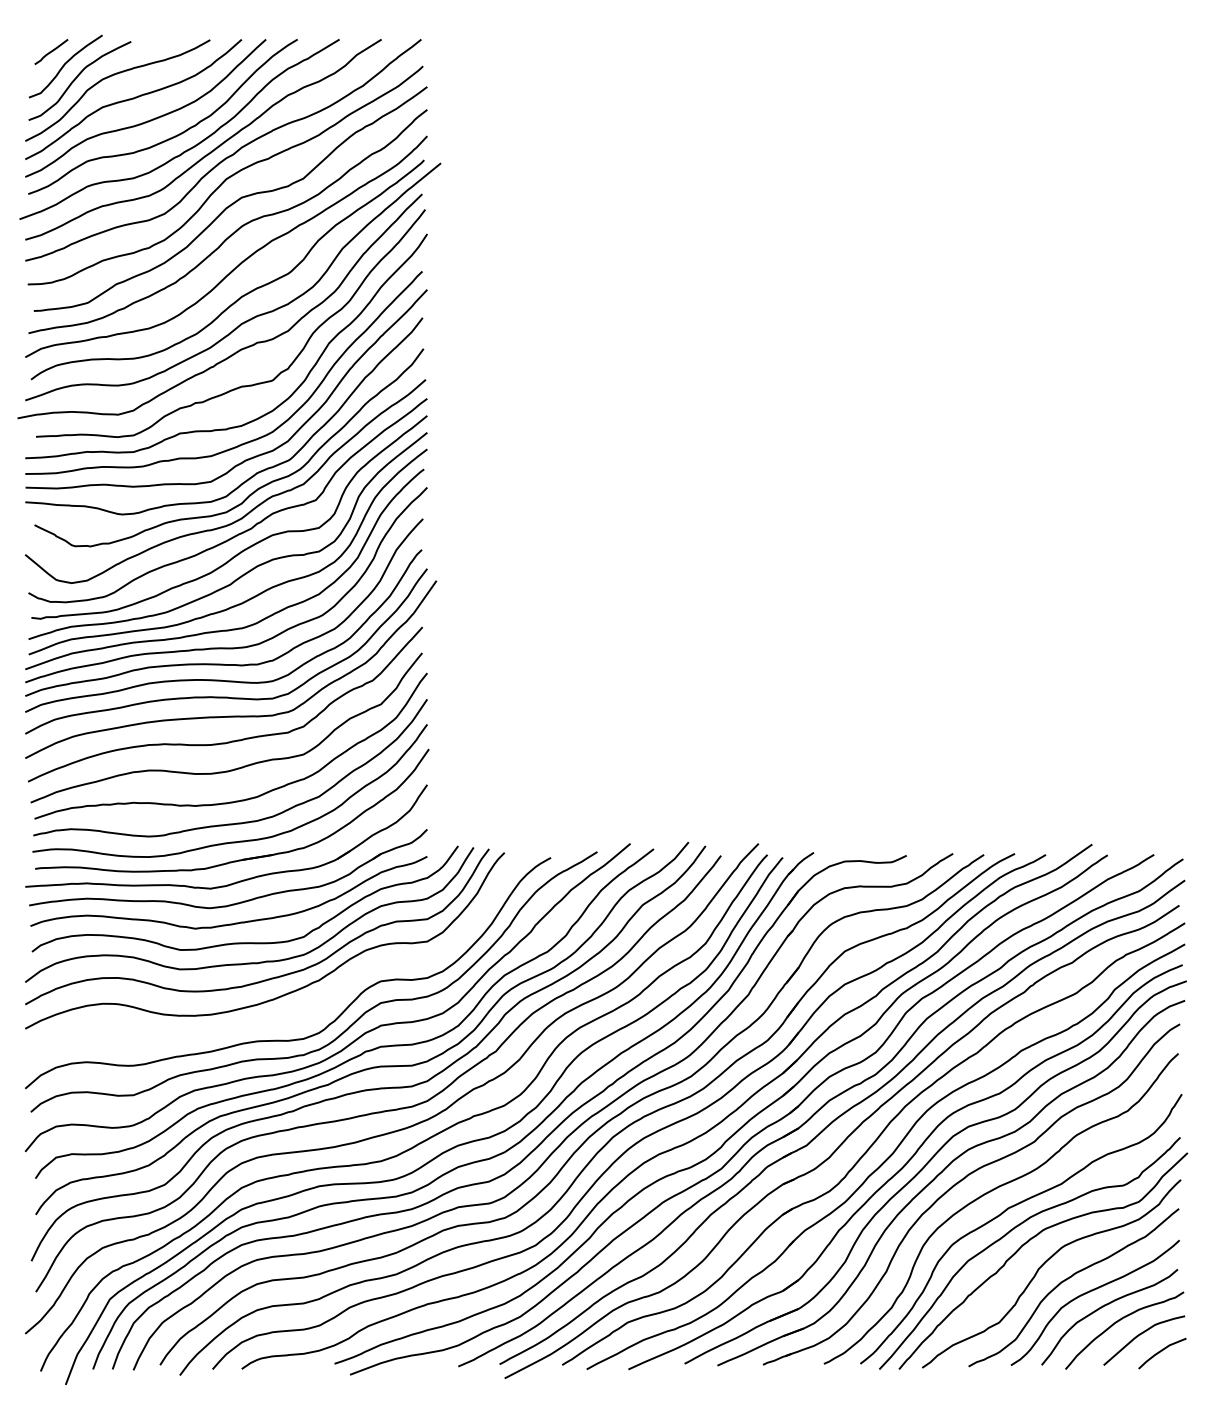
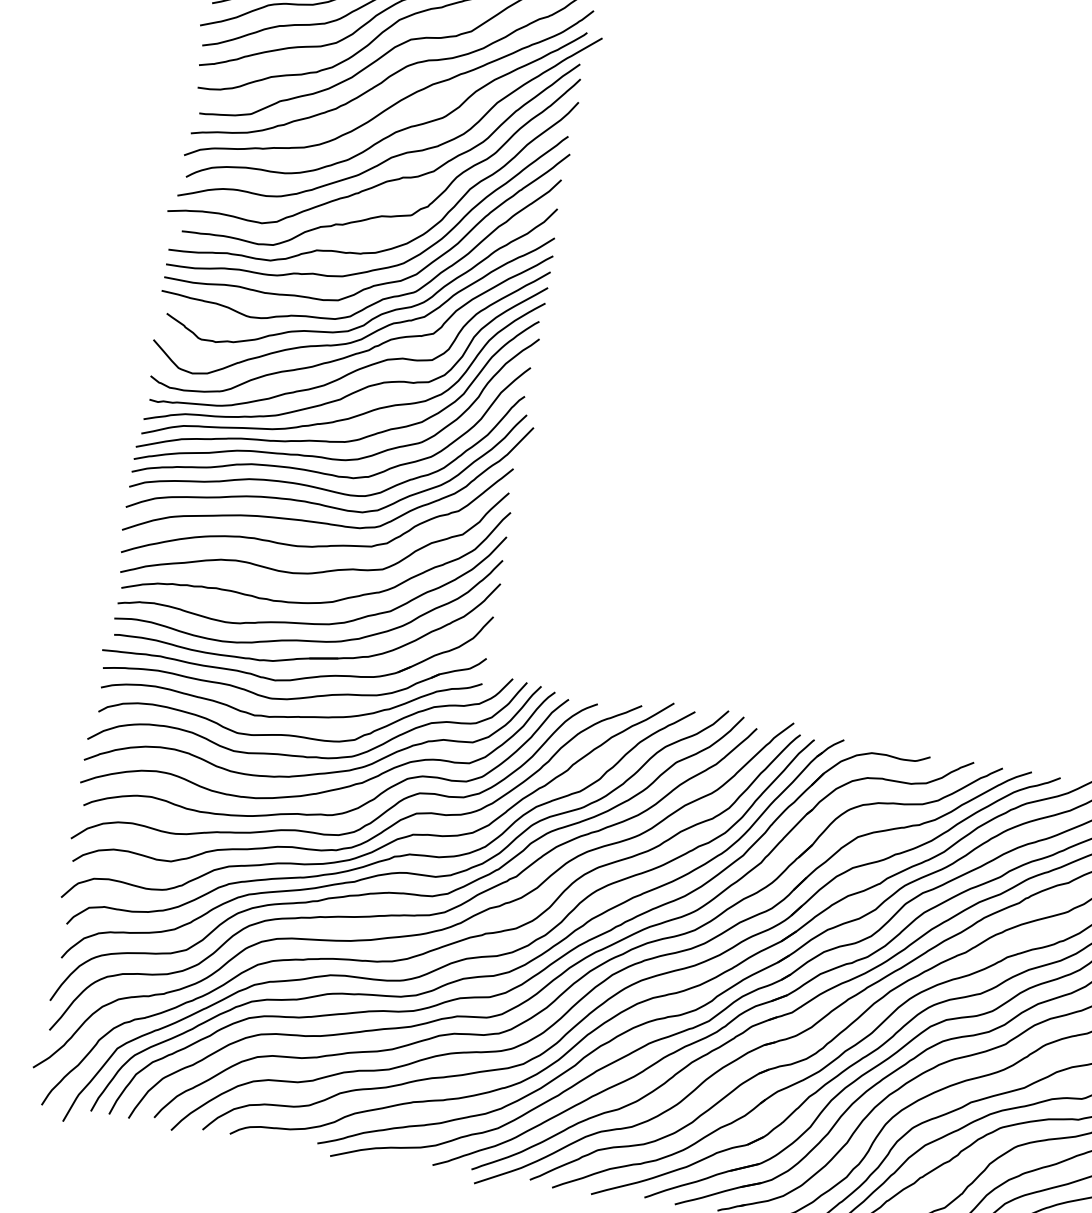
curve: (279, 1019) -> (319, 813), added

